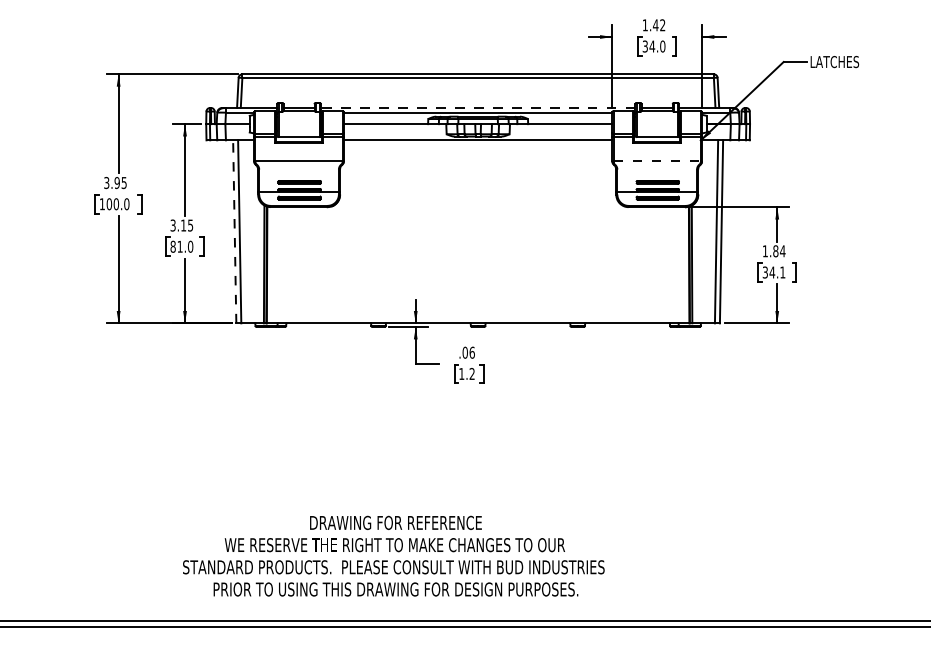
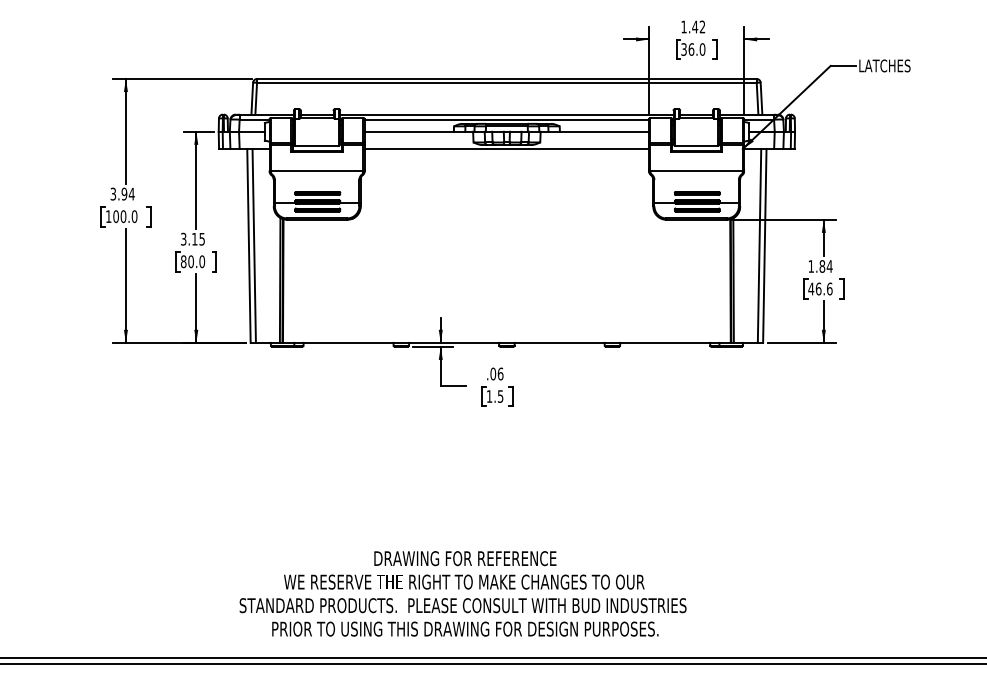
text: (651, 46) -> (690, 49), 34.0 -> 36.0
line: (477, 107) -> (506, 114), dashed -> solid
line: (657, 161) -> (696, 171), dashed -> solid
text: (124, 183) -> (132, 194), 3.95 -> 3.94
line: (234, 231) -> (248, 245), dashed -> solid
text: (179, 246) -> (190, 261), 81.0 -> 80.0
text: (773, 272) -> (819, 288), 34.1 -> 46.6
text: (471, 374) -> (499, 397), 1.2 -> 1.5
text: (393, 555) -> (462, 593), moved

